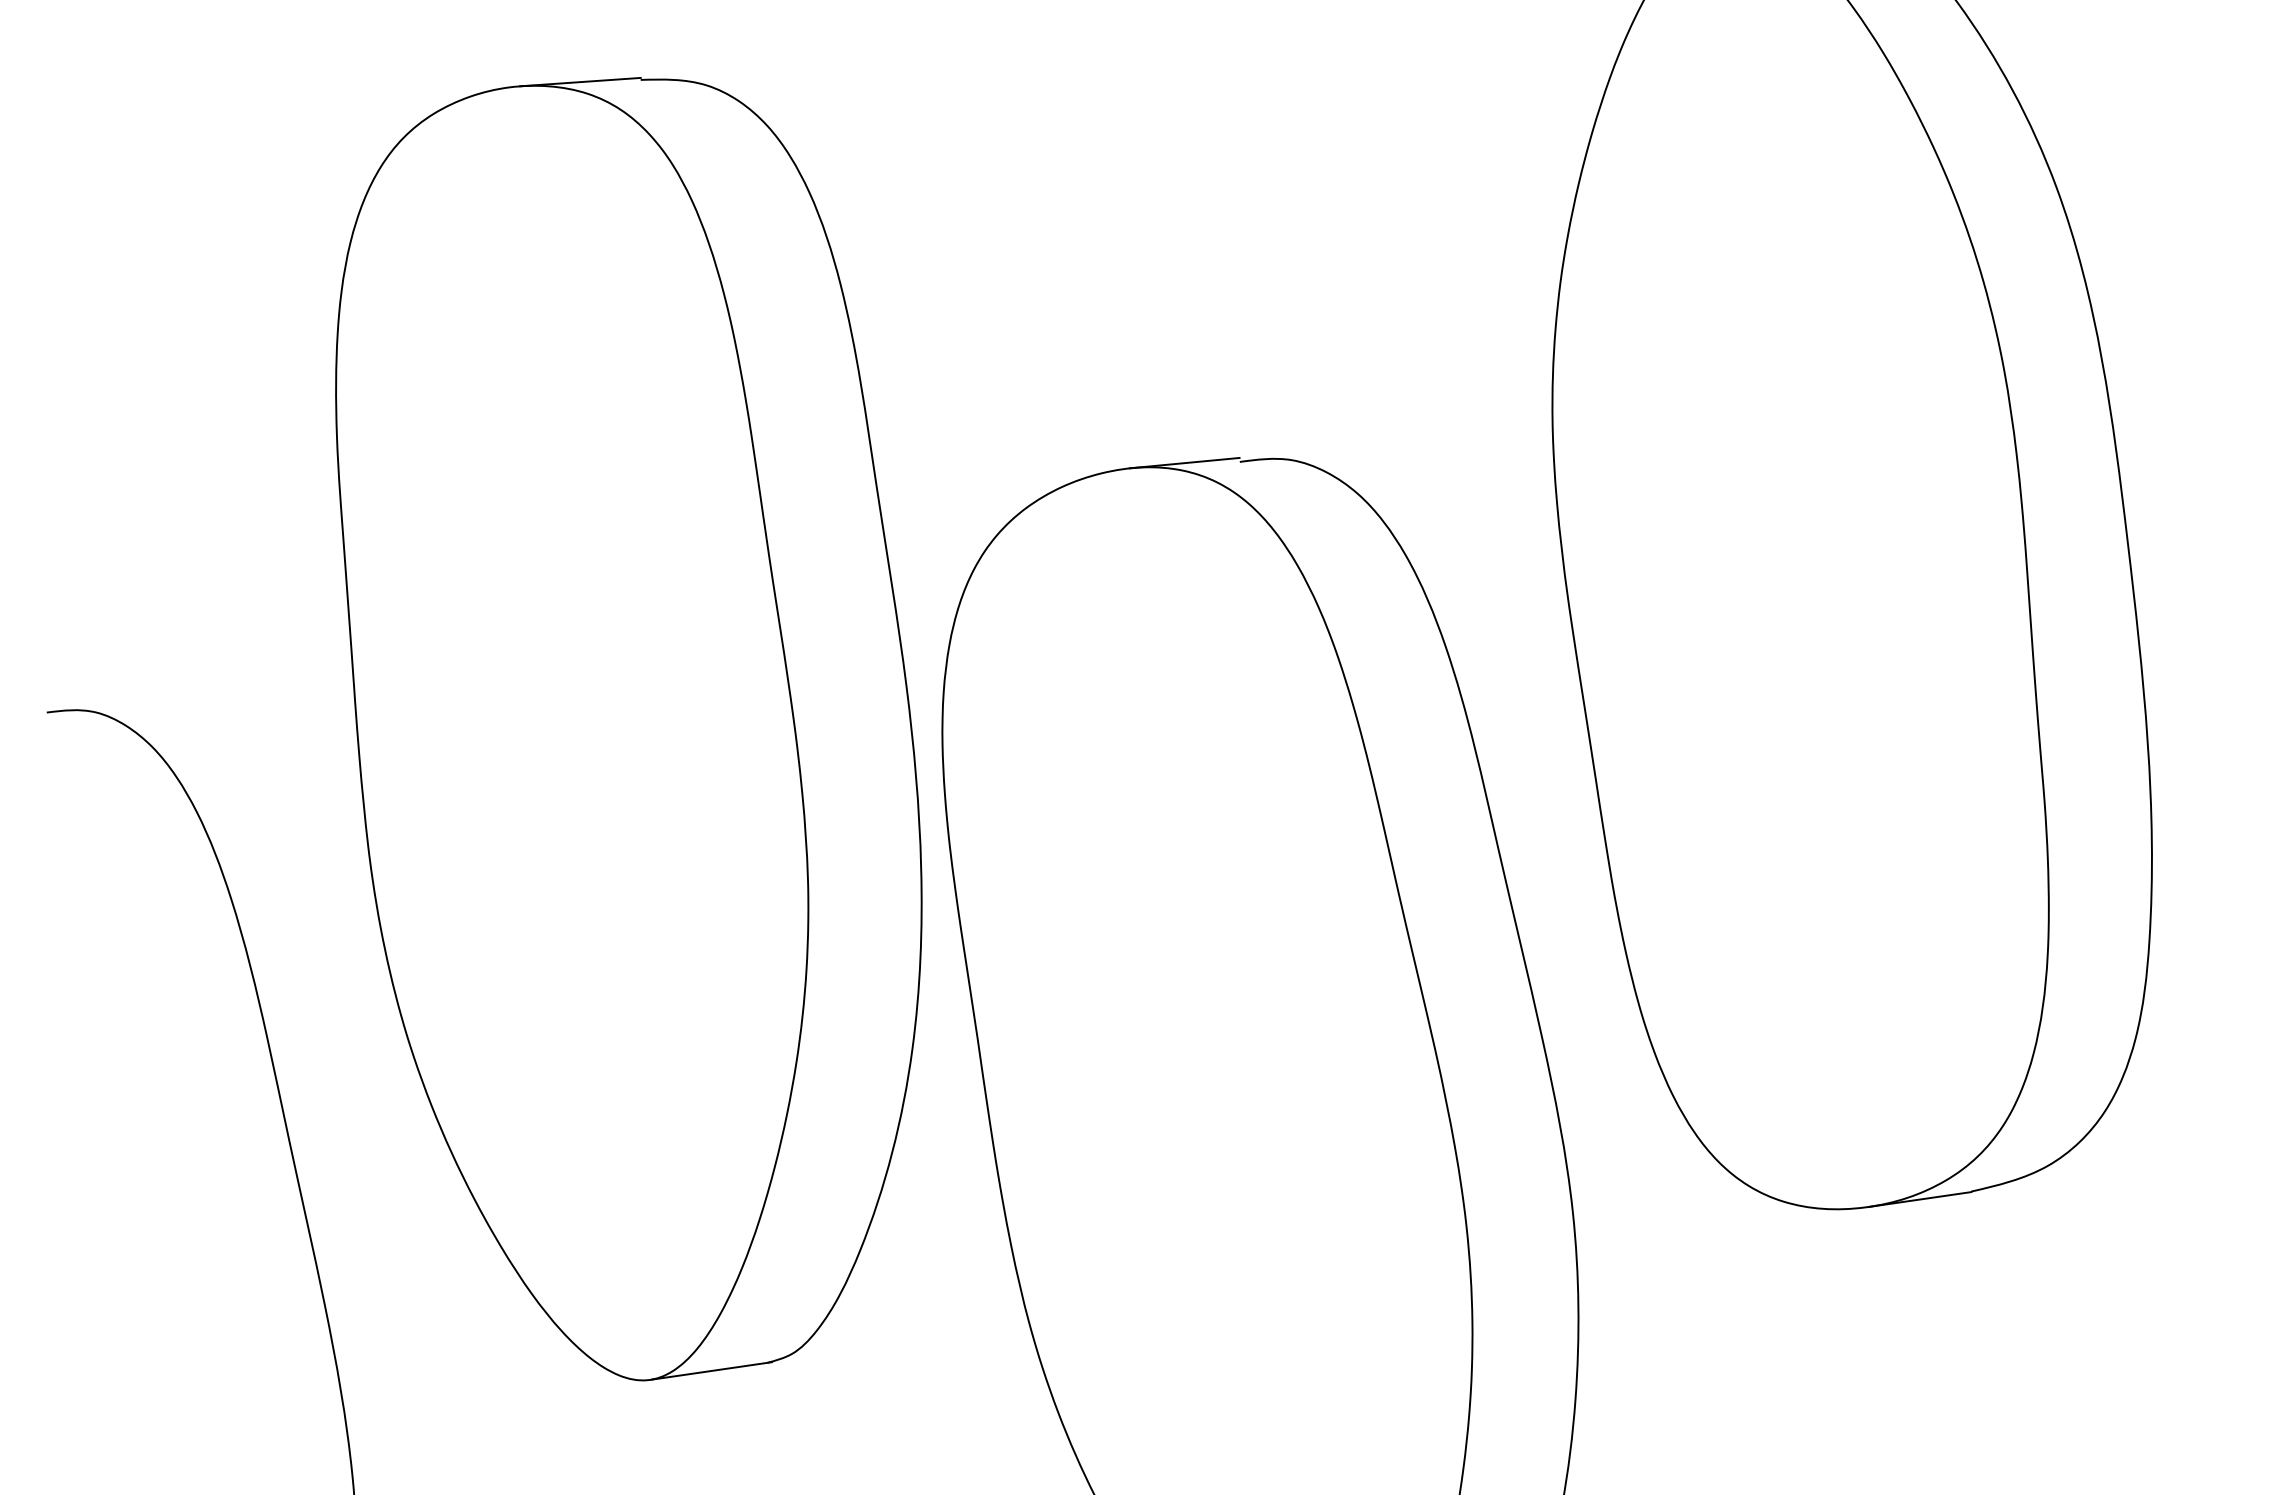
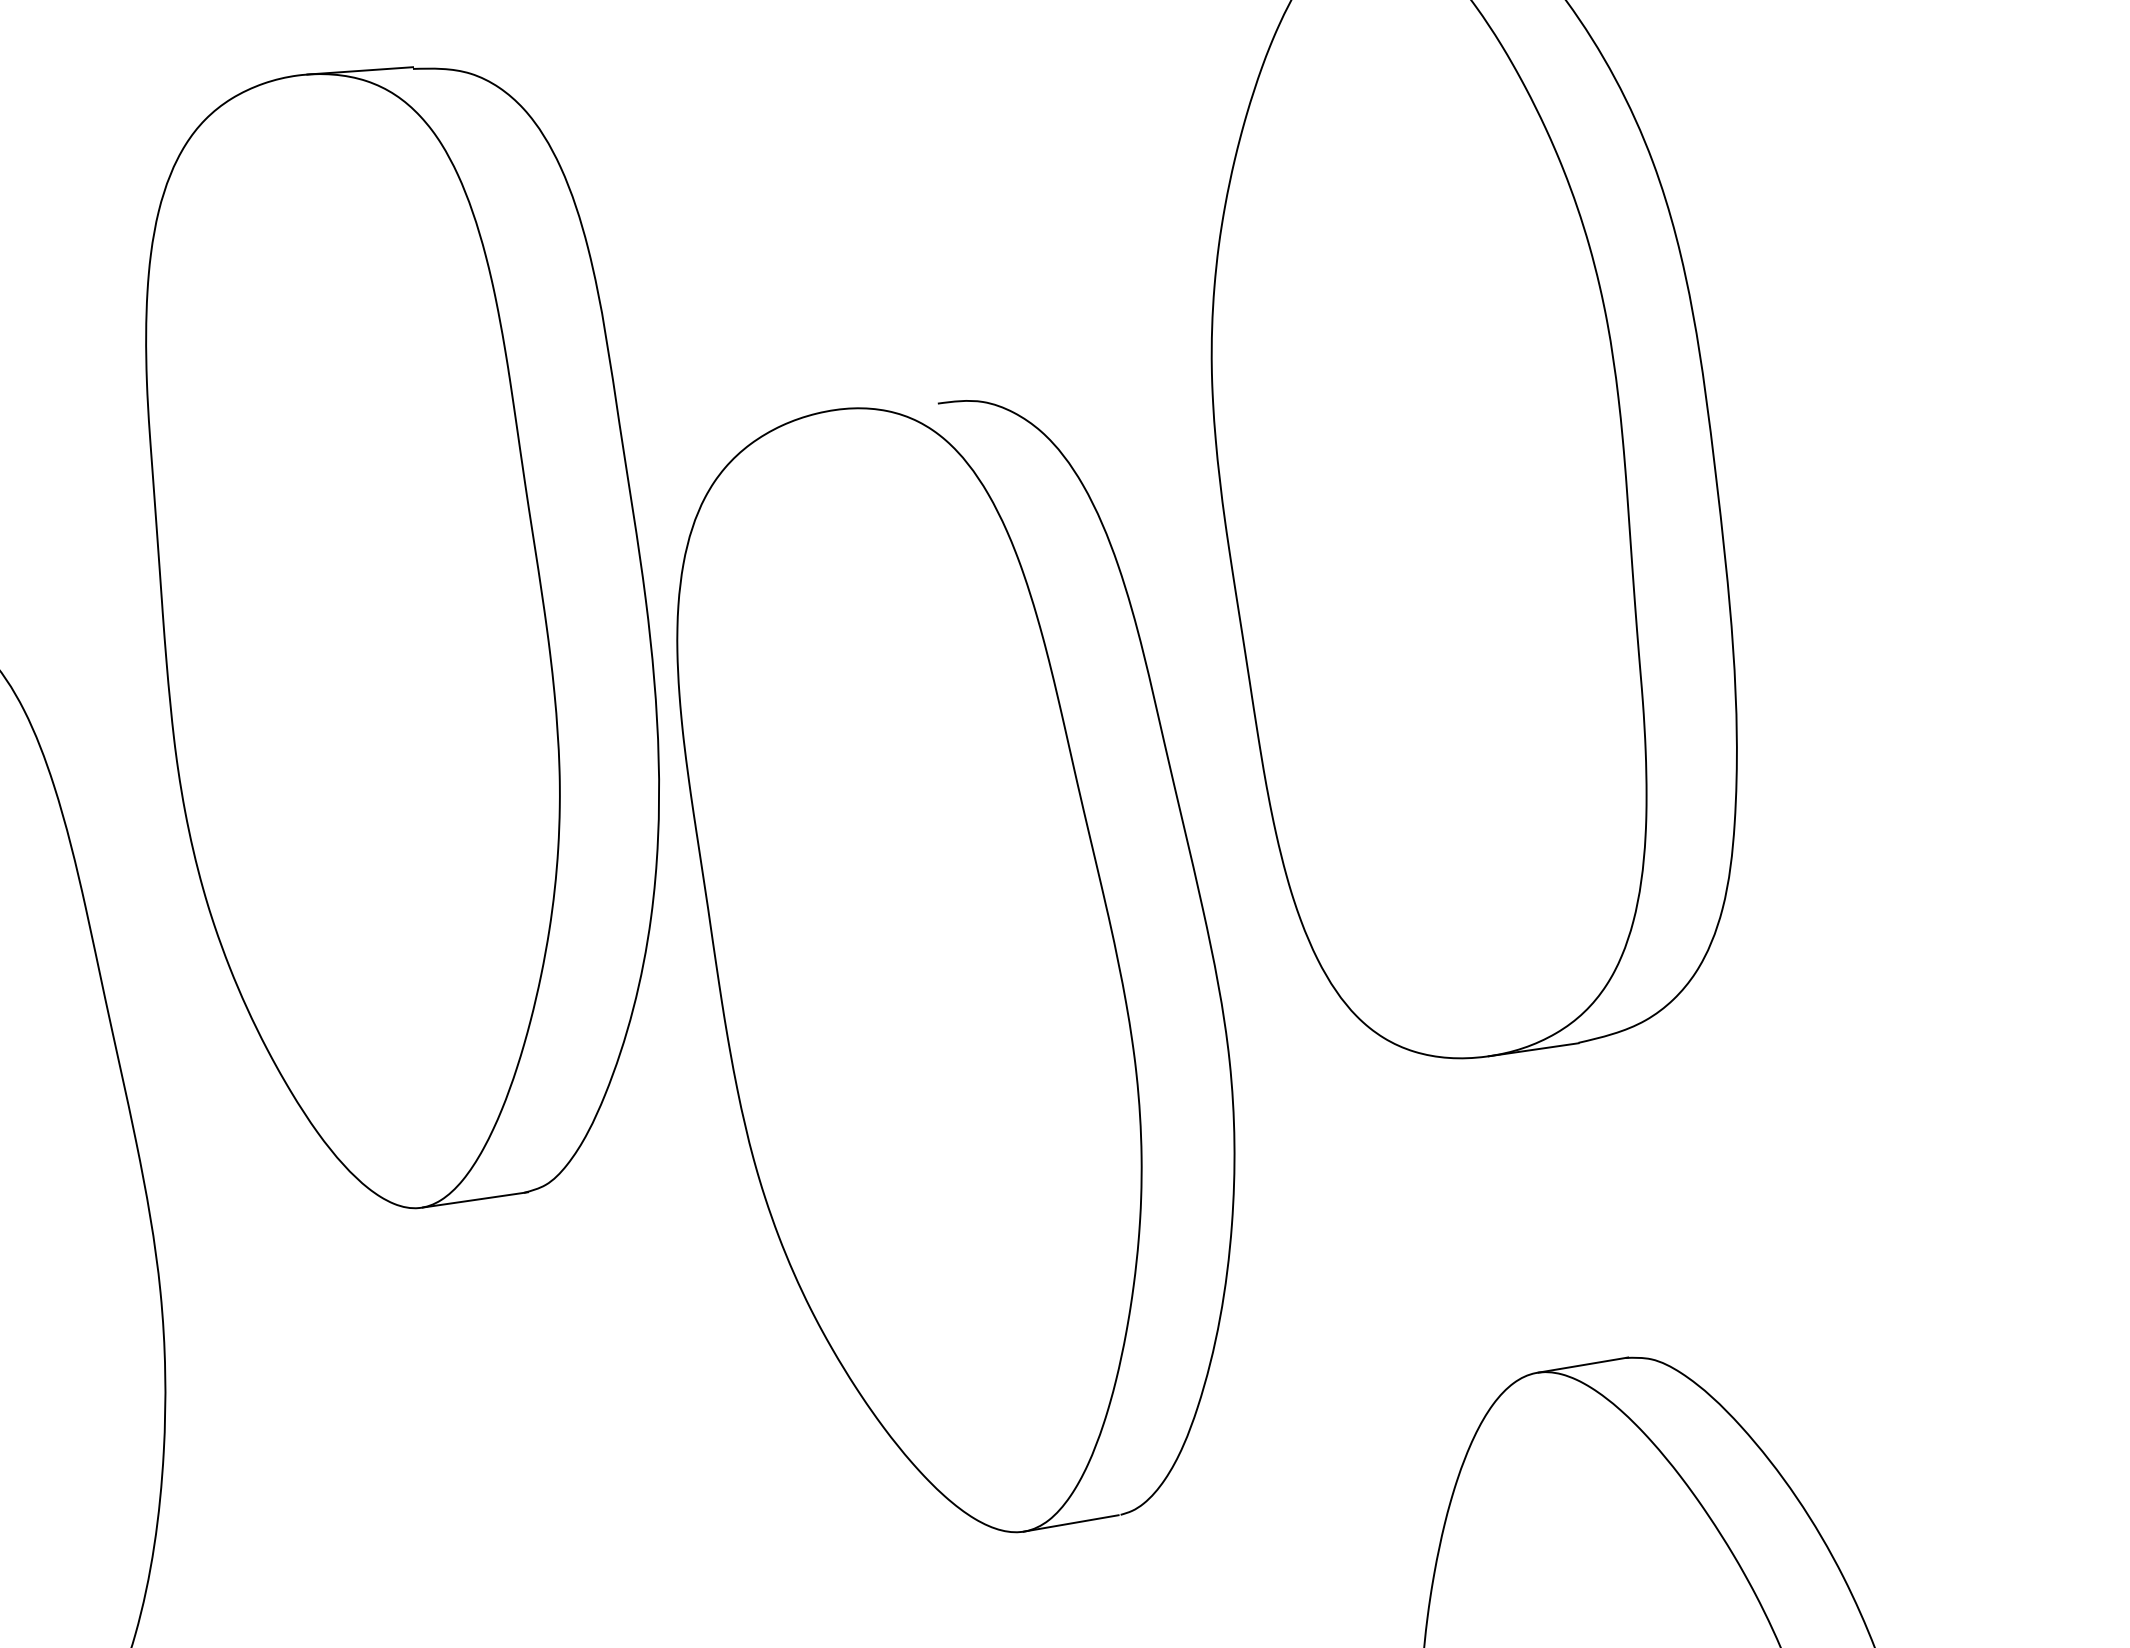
line: (1184, 462) -> (889, 404), removed

